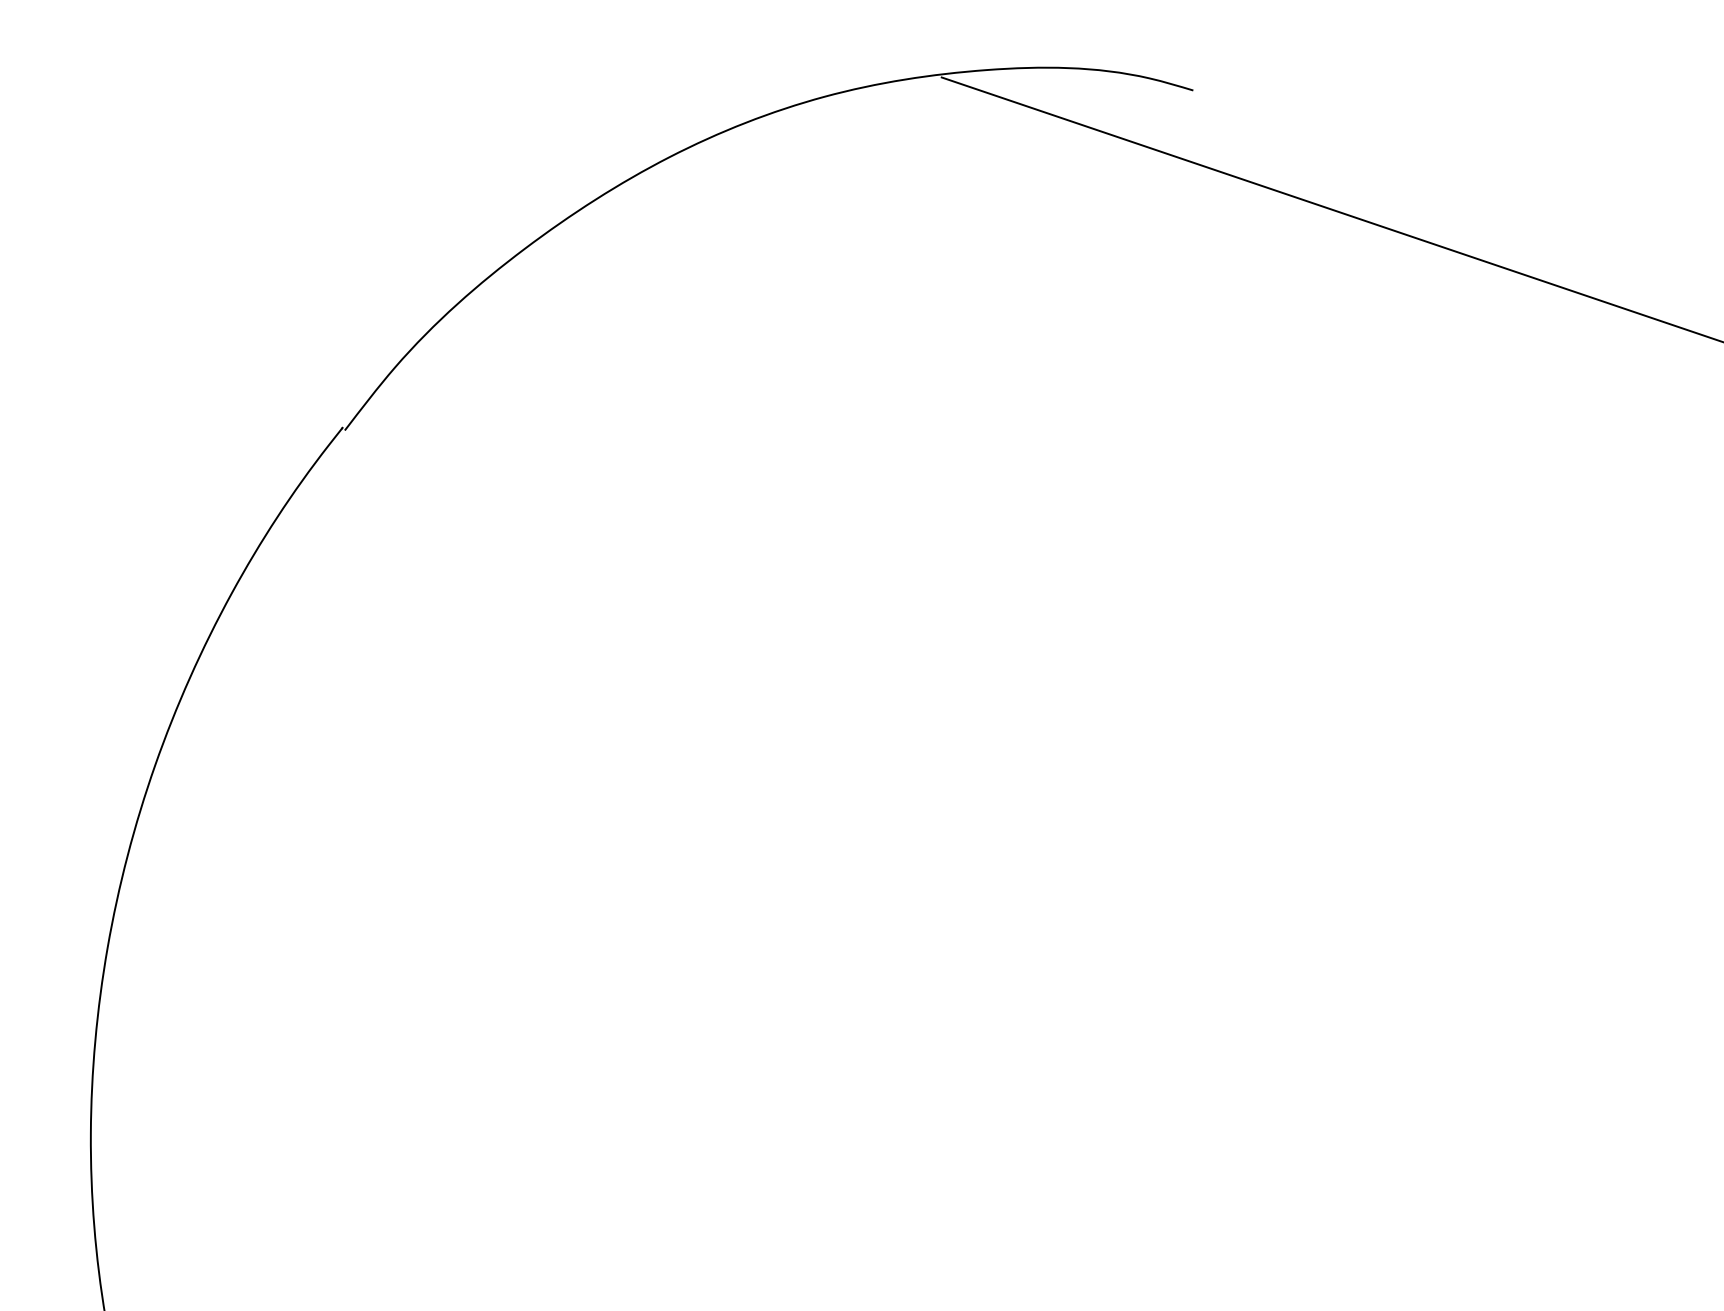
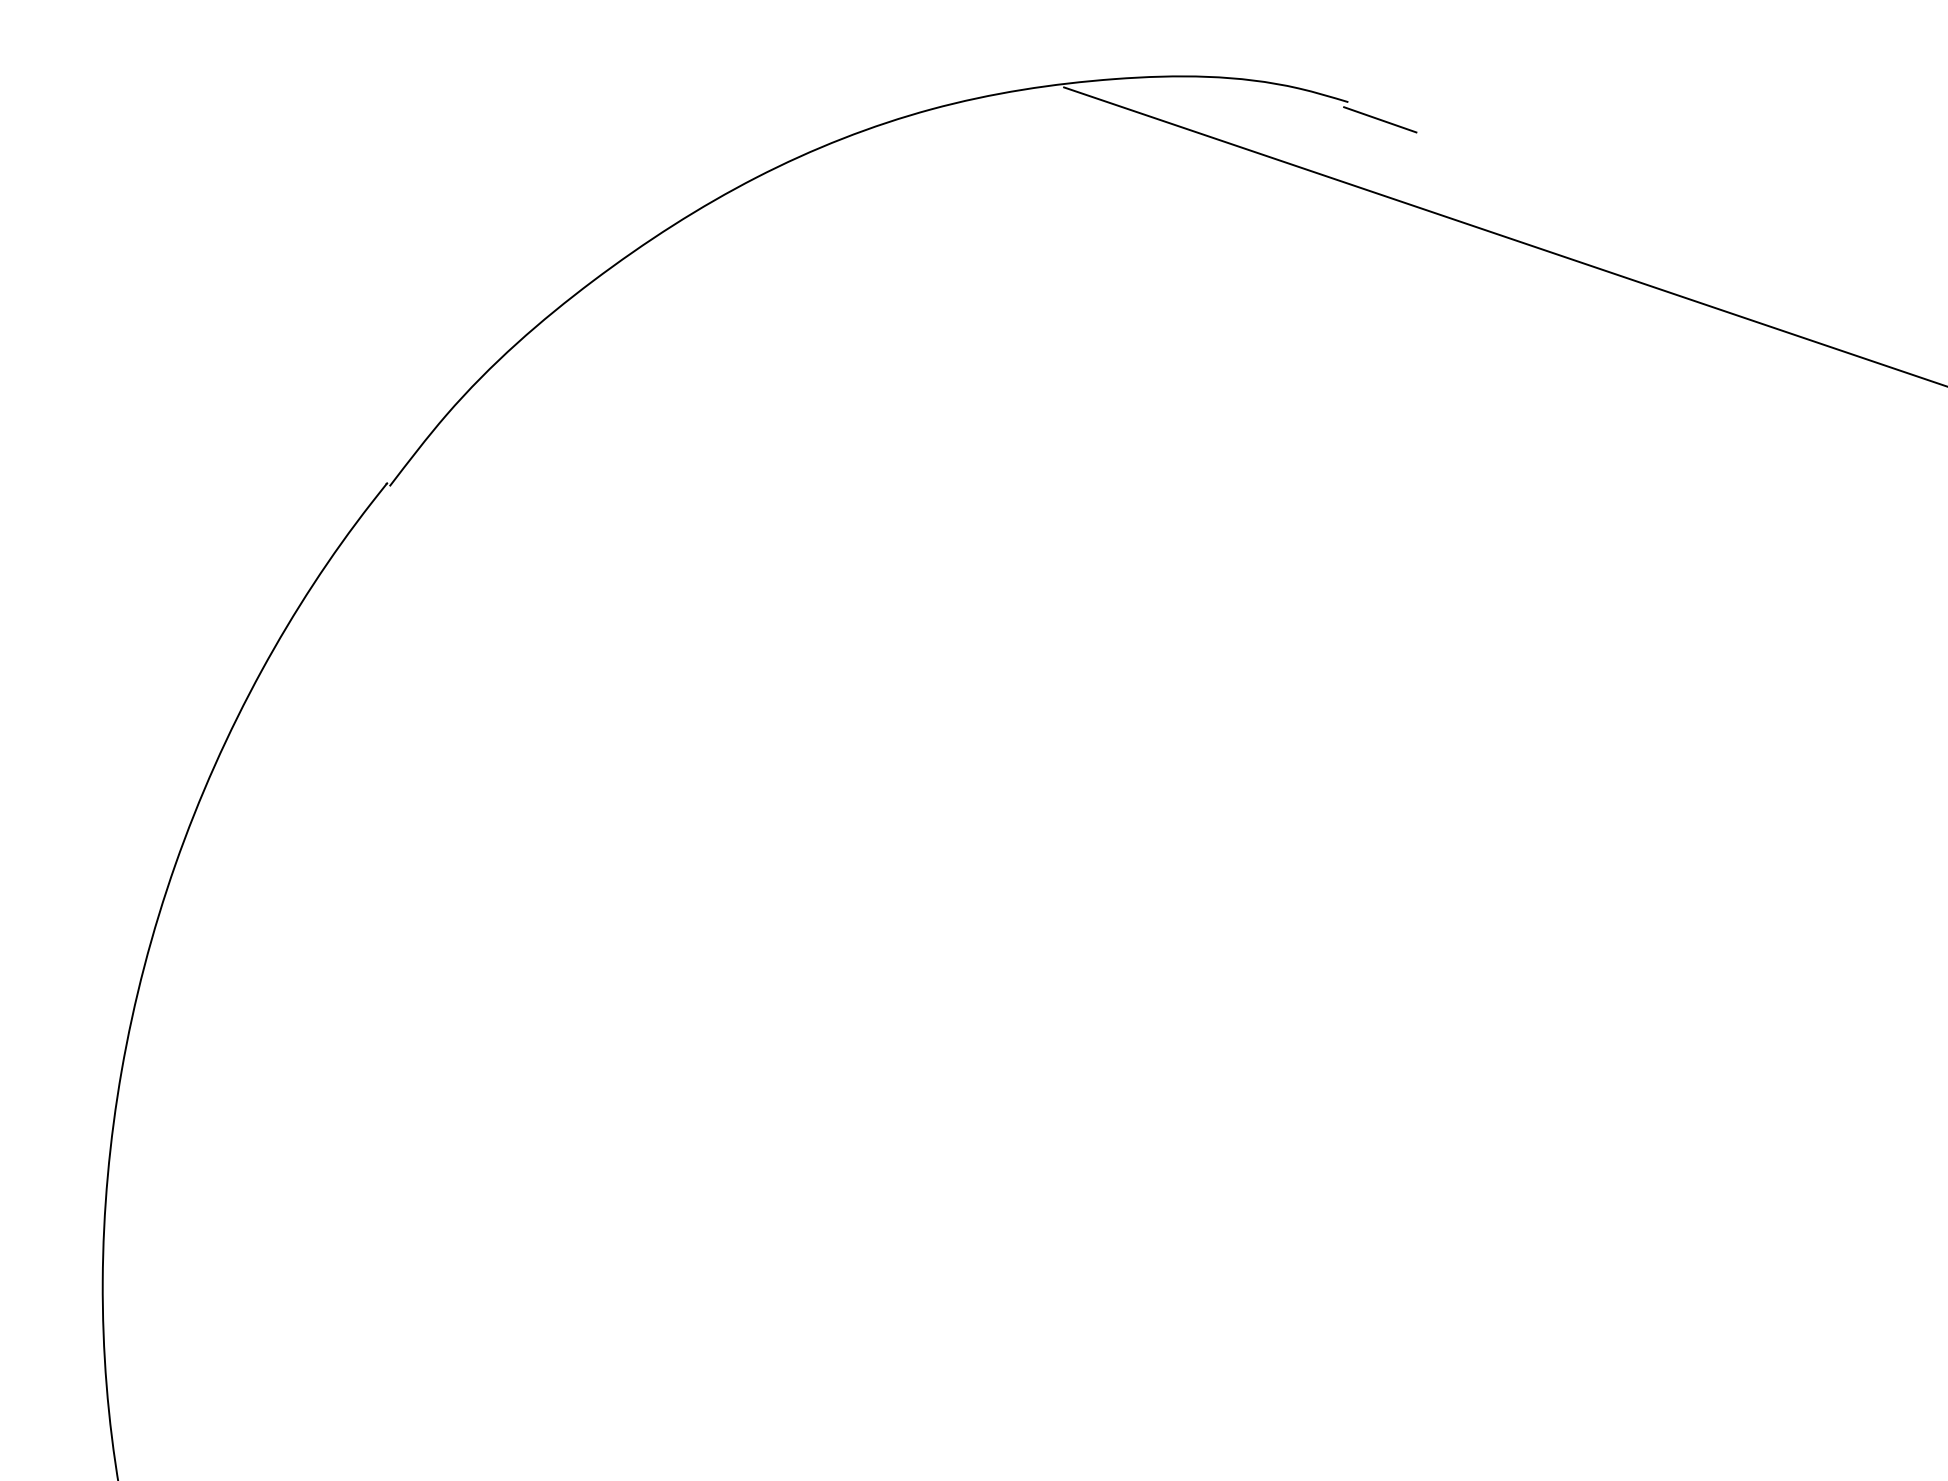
line: (1221, 105) -> (1380, 119), added

